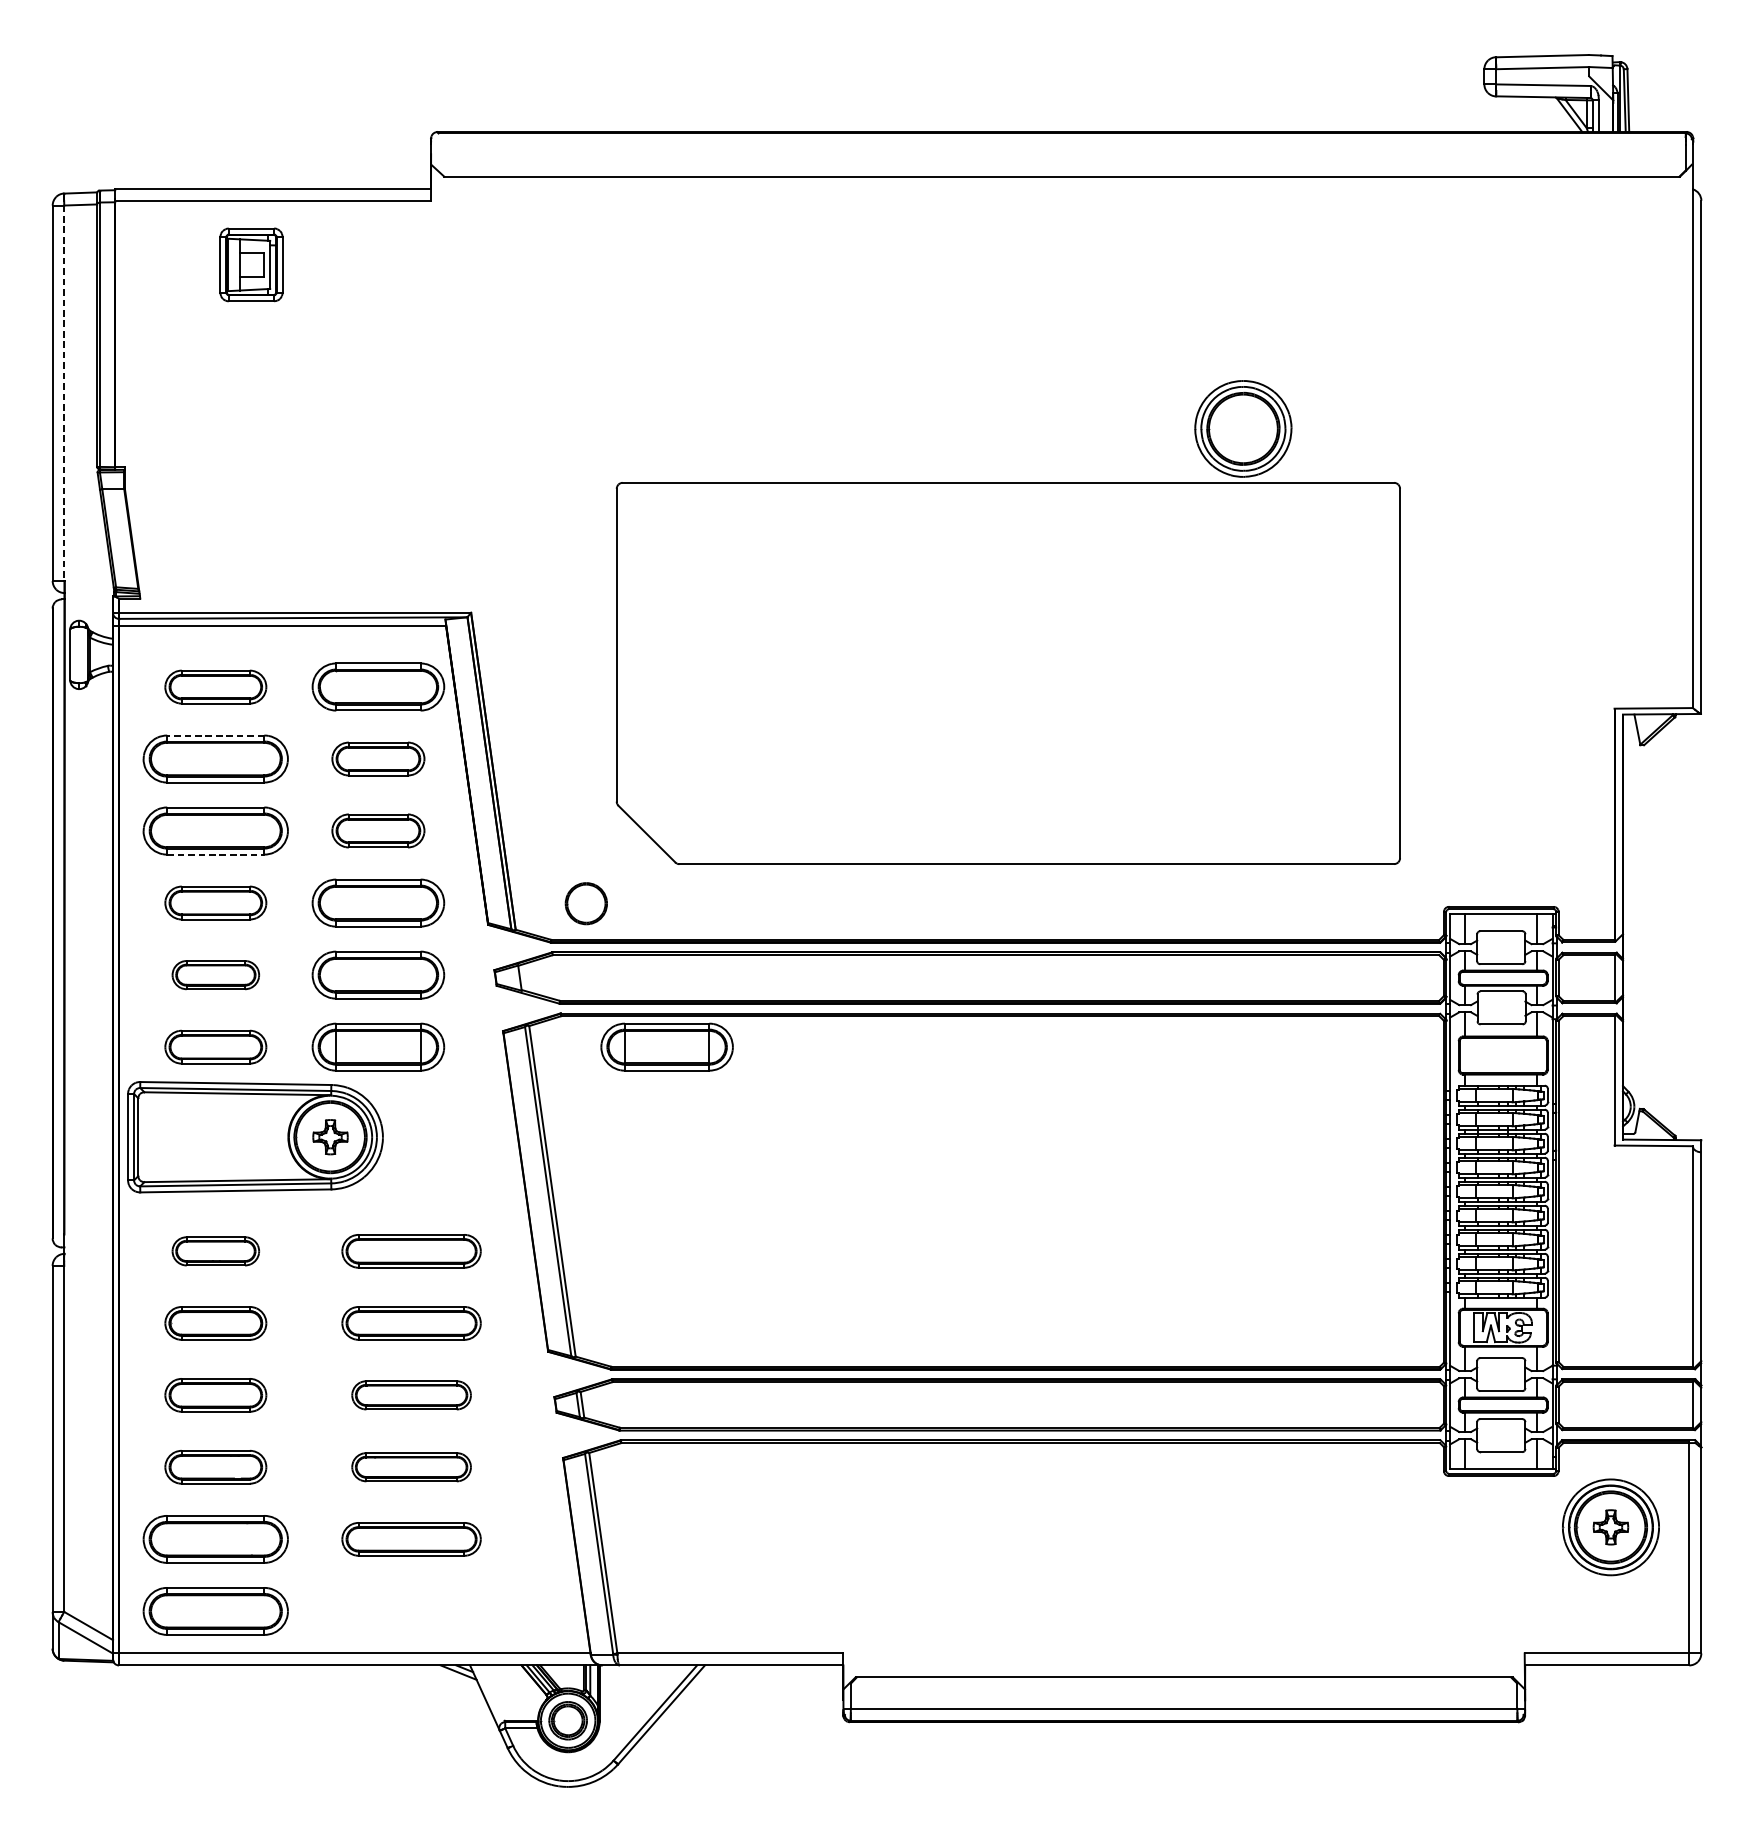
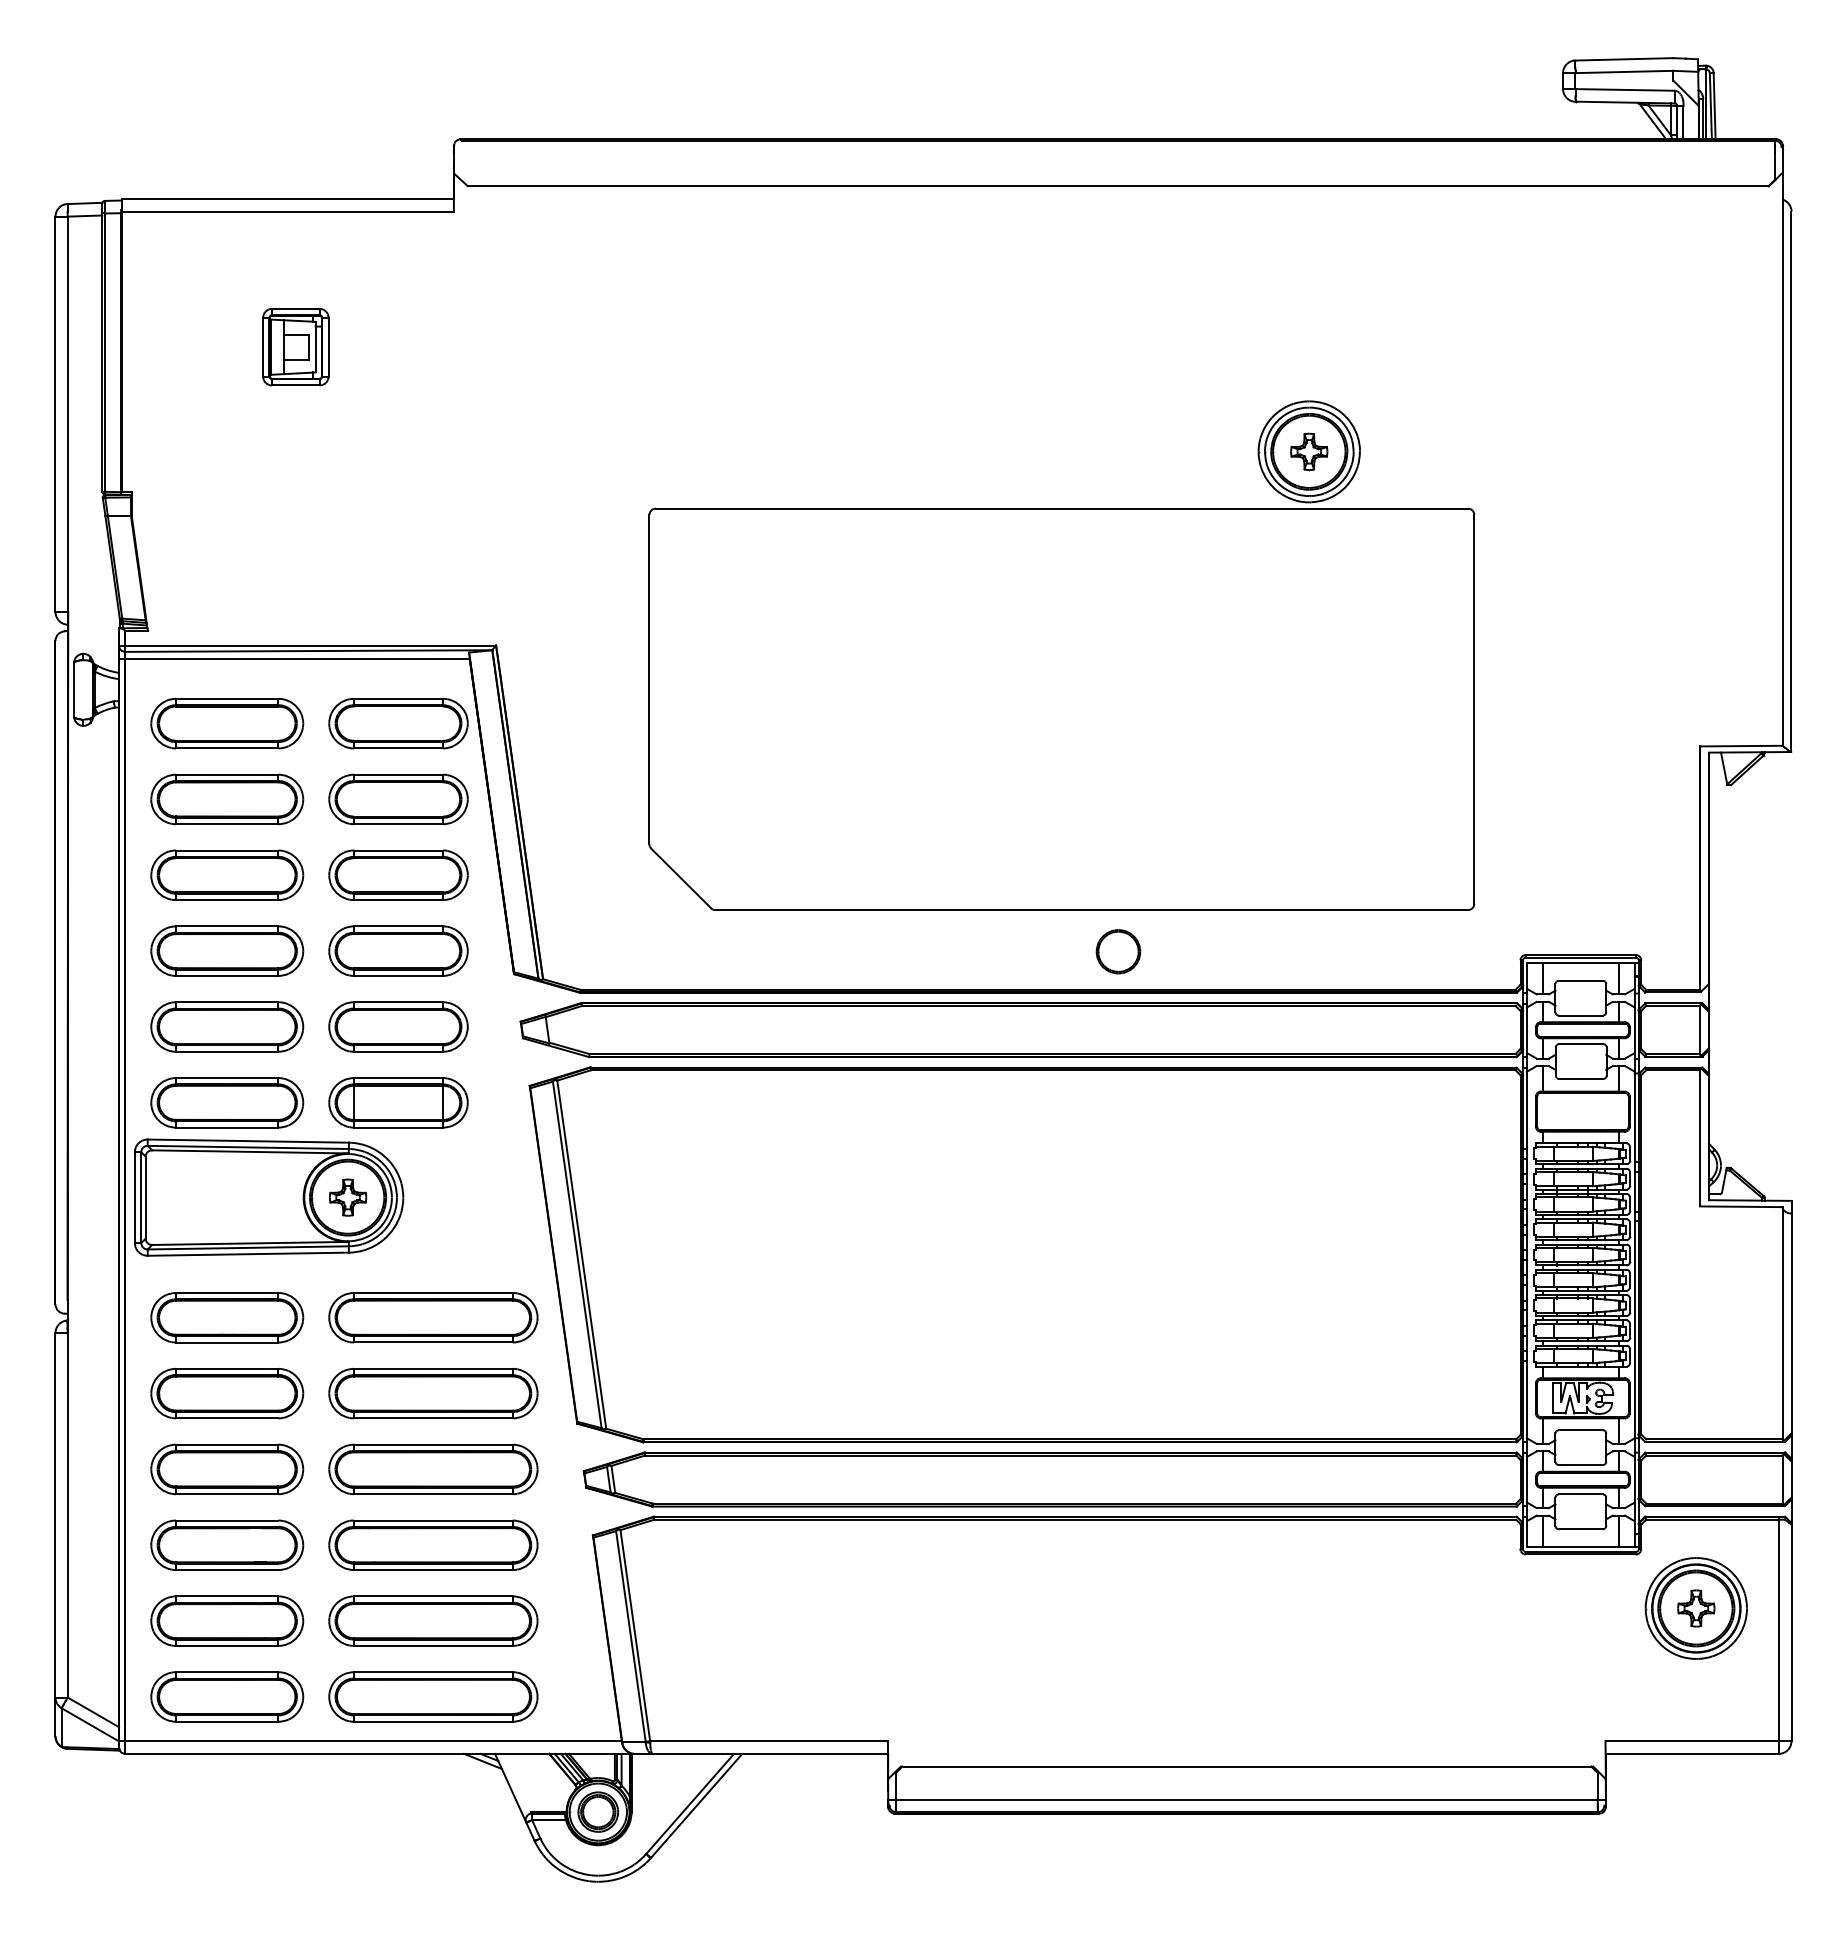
part: (251, 265) -> (295, 347), moved
line: (64, 393) -> (67, 414), dashed -> solid
part: (1243, 428) -> (1309, 451), added
part: (216, 686) -> (227, 723), size x1.43
line: (215, 735) -> (226, 774), dashed -> solid
part: (378, 759) -> (398, 799), size x1.43
part: (378, 830) -> (398, 874), size x1.43
line: (216, 854) -> (227, 900), dashed -> solid
part: (216, 902) -> (227, 950), size x1.43
part: (586, 903) -> (1118, 951), moved
part: (216, 974) -> (227, 1026), size x1.67
part: (216, 1046) -> (227, 1102), size x1.43
part: (667, 1046) -> (702, 1102), removed
part: (216, 1251) -> (227, 1317), size x1.67
part: (411, 1251) -> (433, 1317), size x1.43
part: (216, 1323) -> (227, 1393), size x1.43
part: (411, 1323) -> (433, 1393), size x1.43
part: (216, 1395) -> (227, 1469), size x1.43
part: (411, 1395) -> (433, 1469), size x1.67
part: (216, 1466) -> (227, 1544), size x1.43
part: (411, 1466) -> (433, 1544), size x1.67
part: (411, 1538) -> (433, 1620), size x1.43
part: (411, 1610) -> (433, 1696), added

